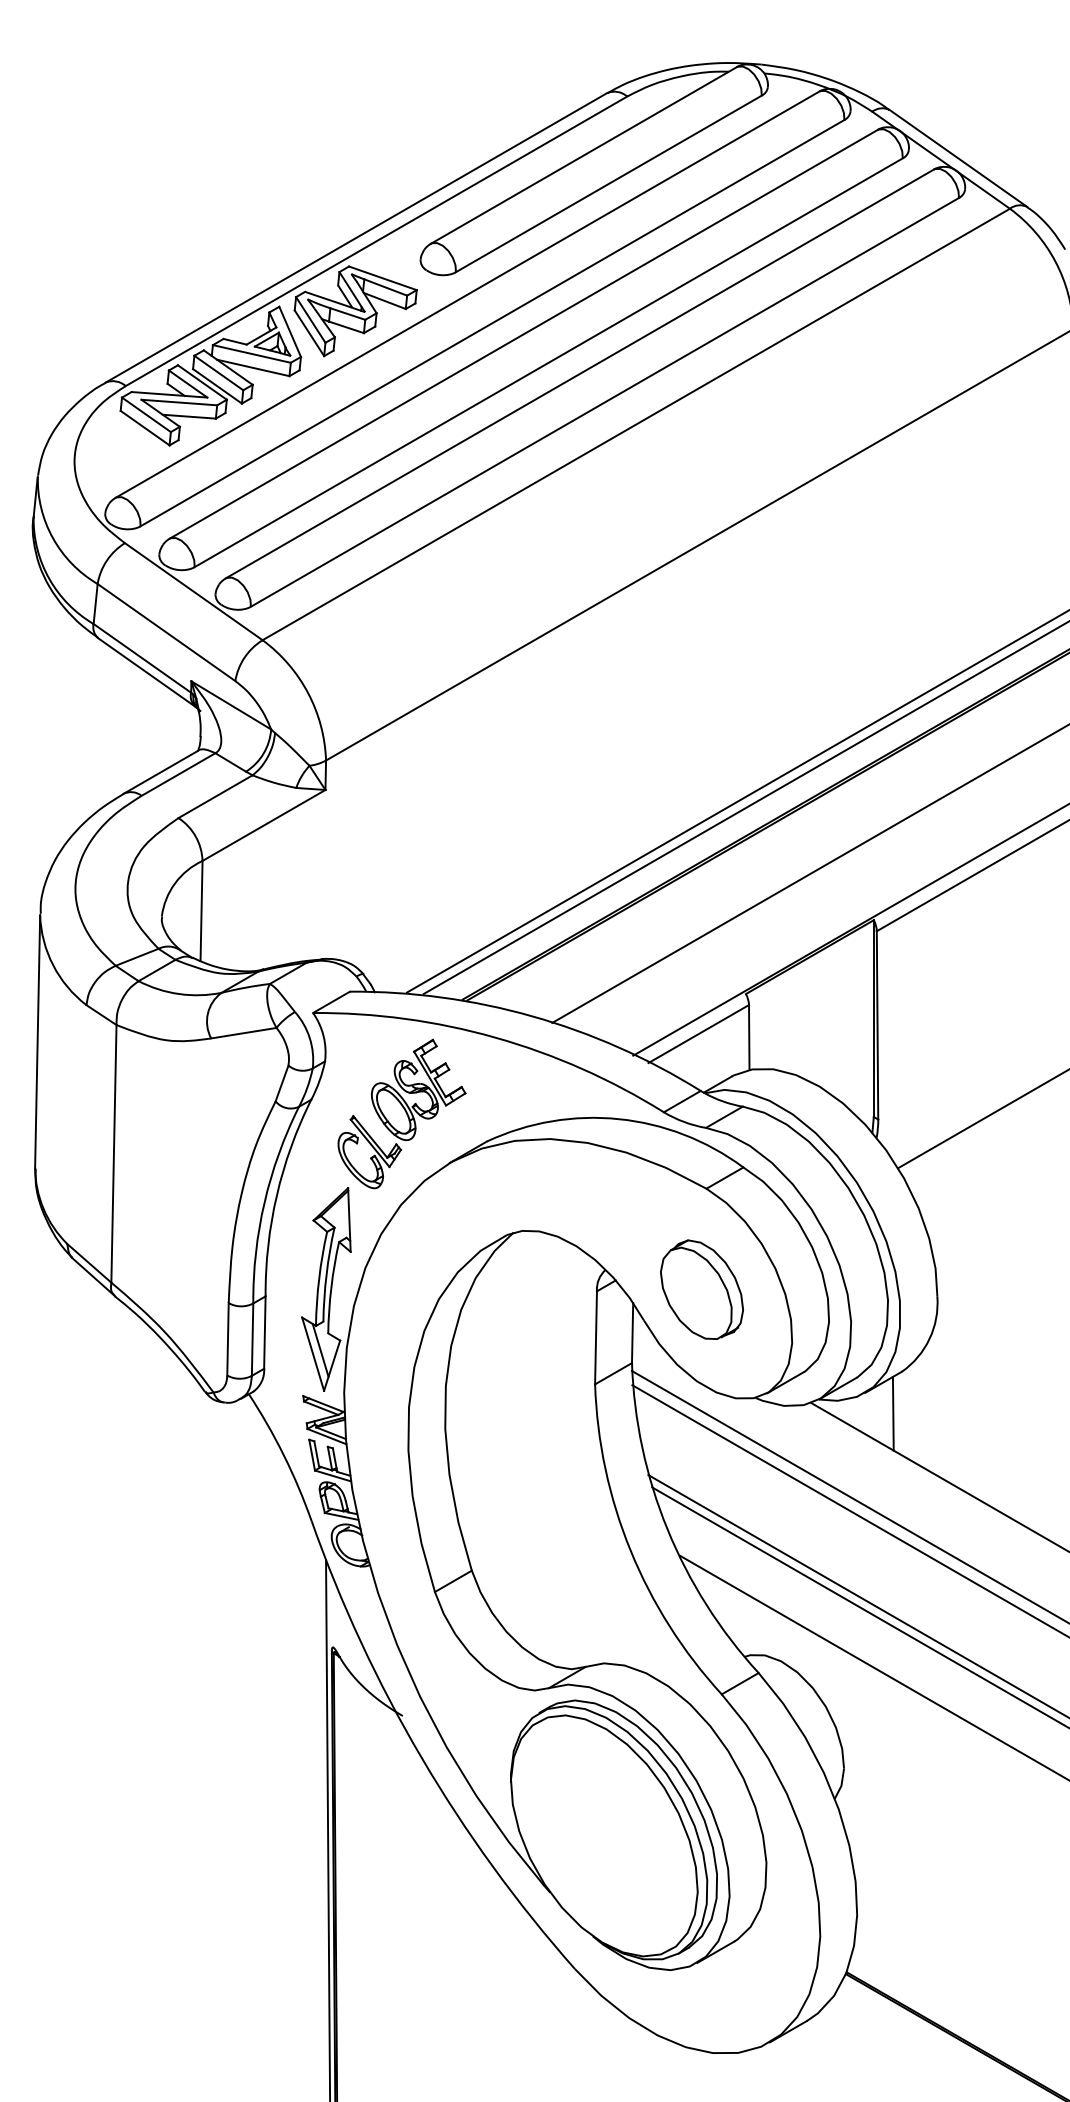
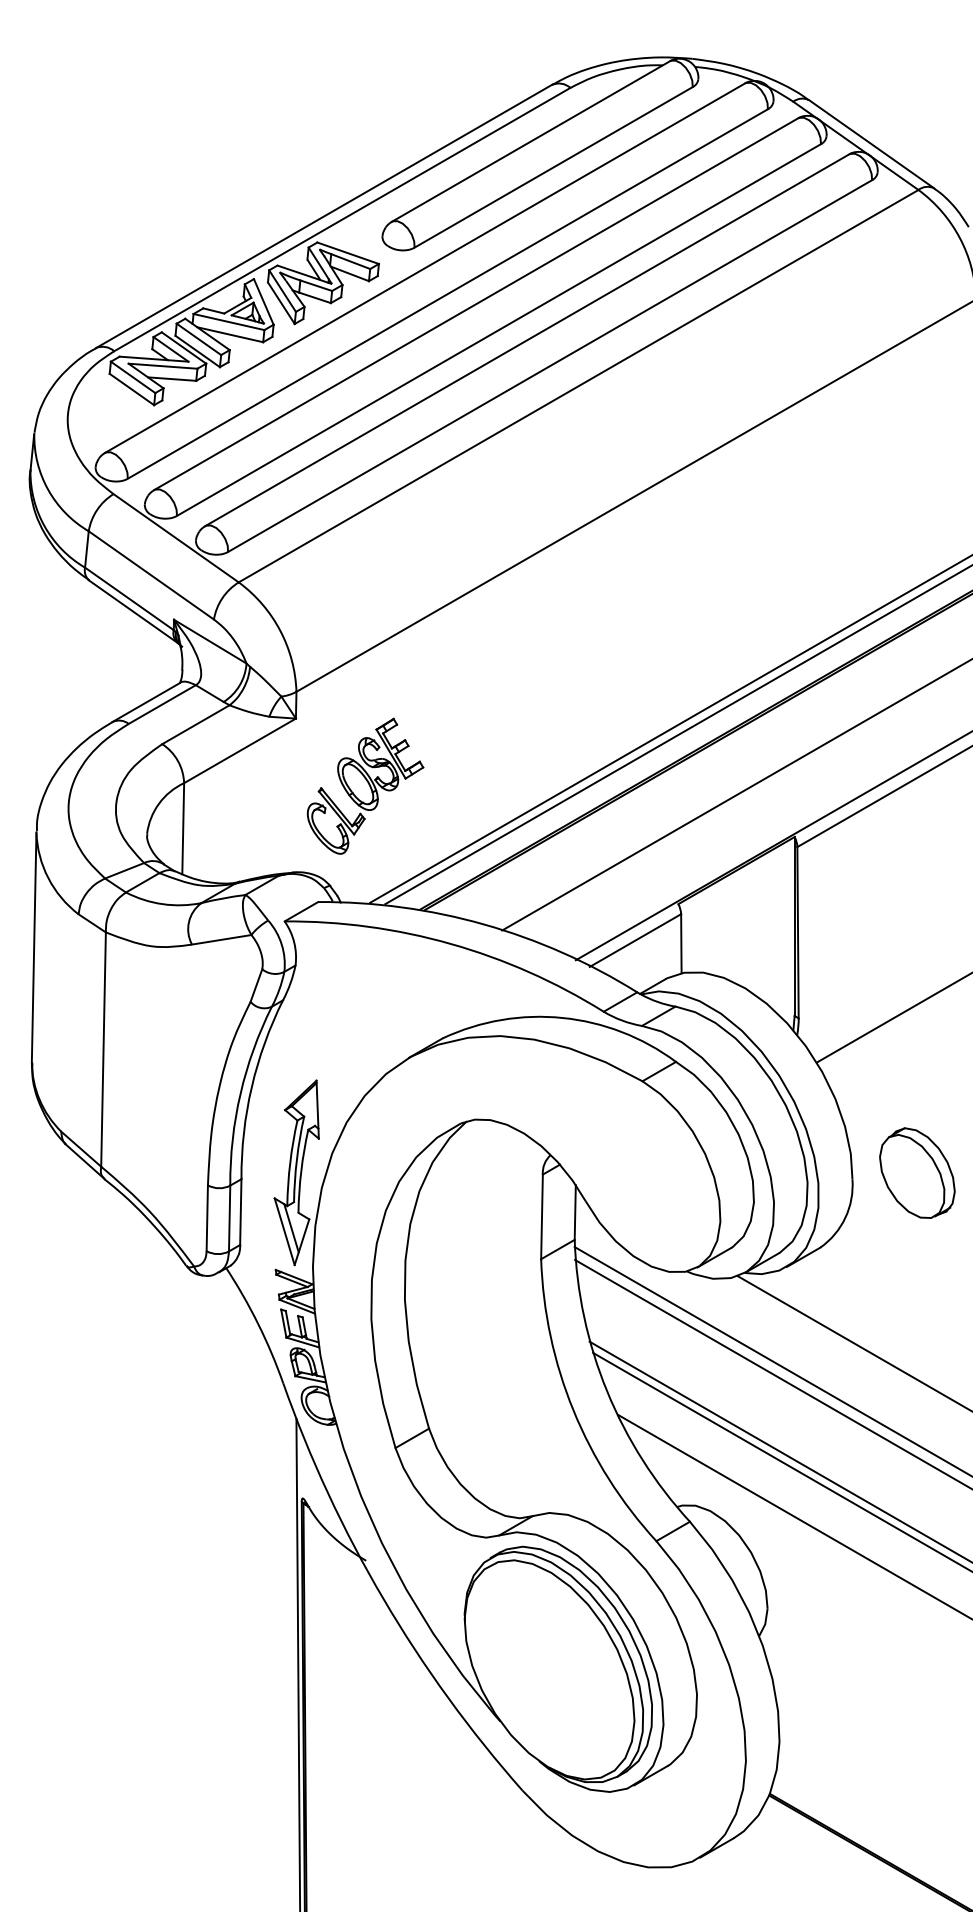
part: (401, 1113) -> (365, 785), moved
part: (702, 1289) -> (917, 1172), moved
line: (893, 1413) -> (812, 1285), removed

